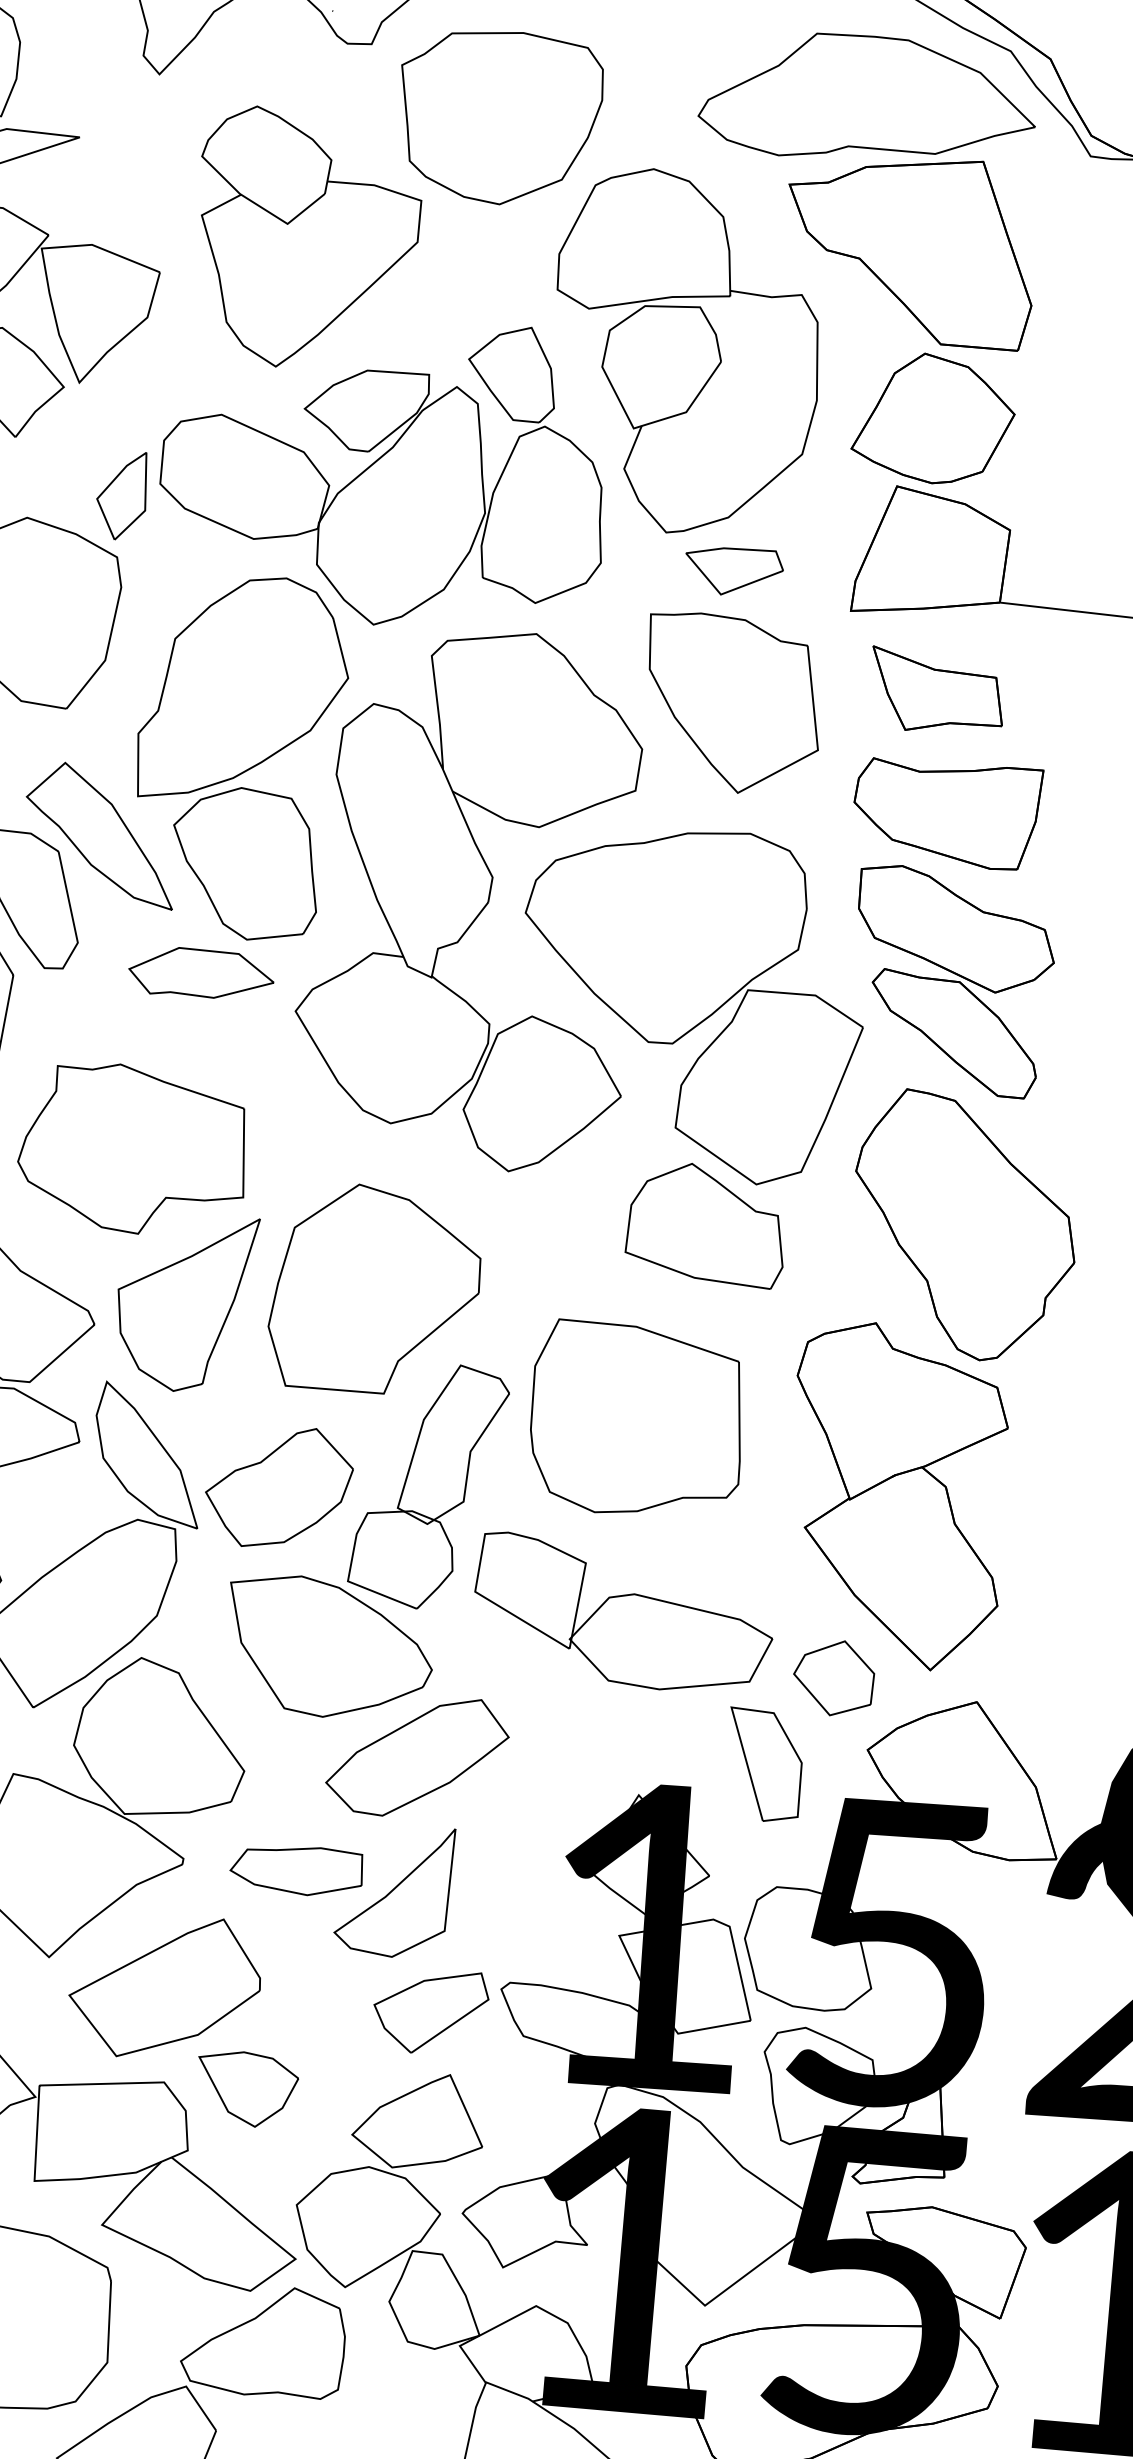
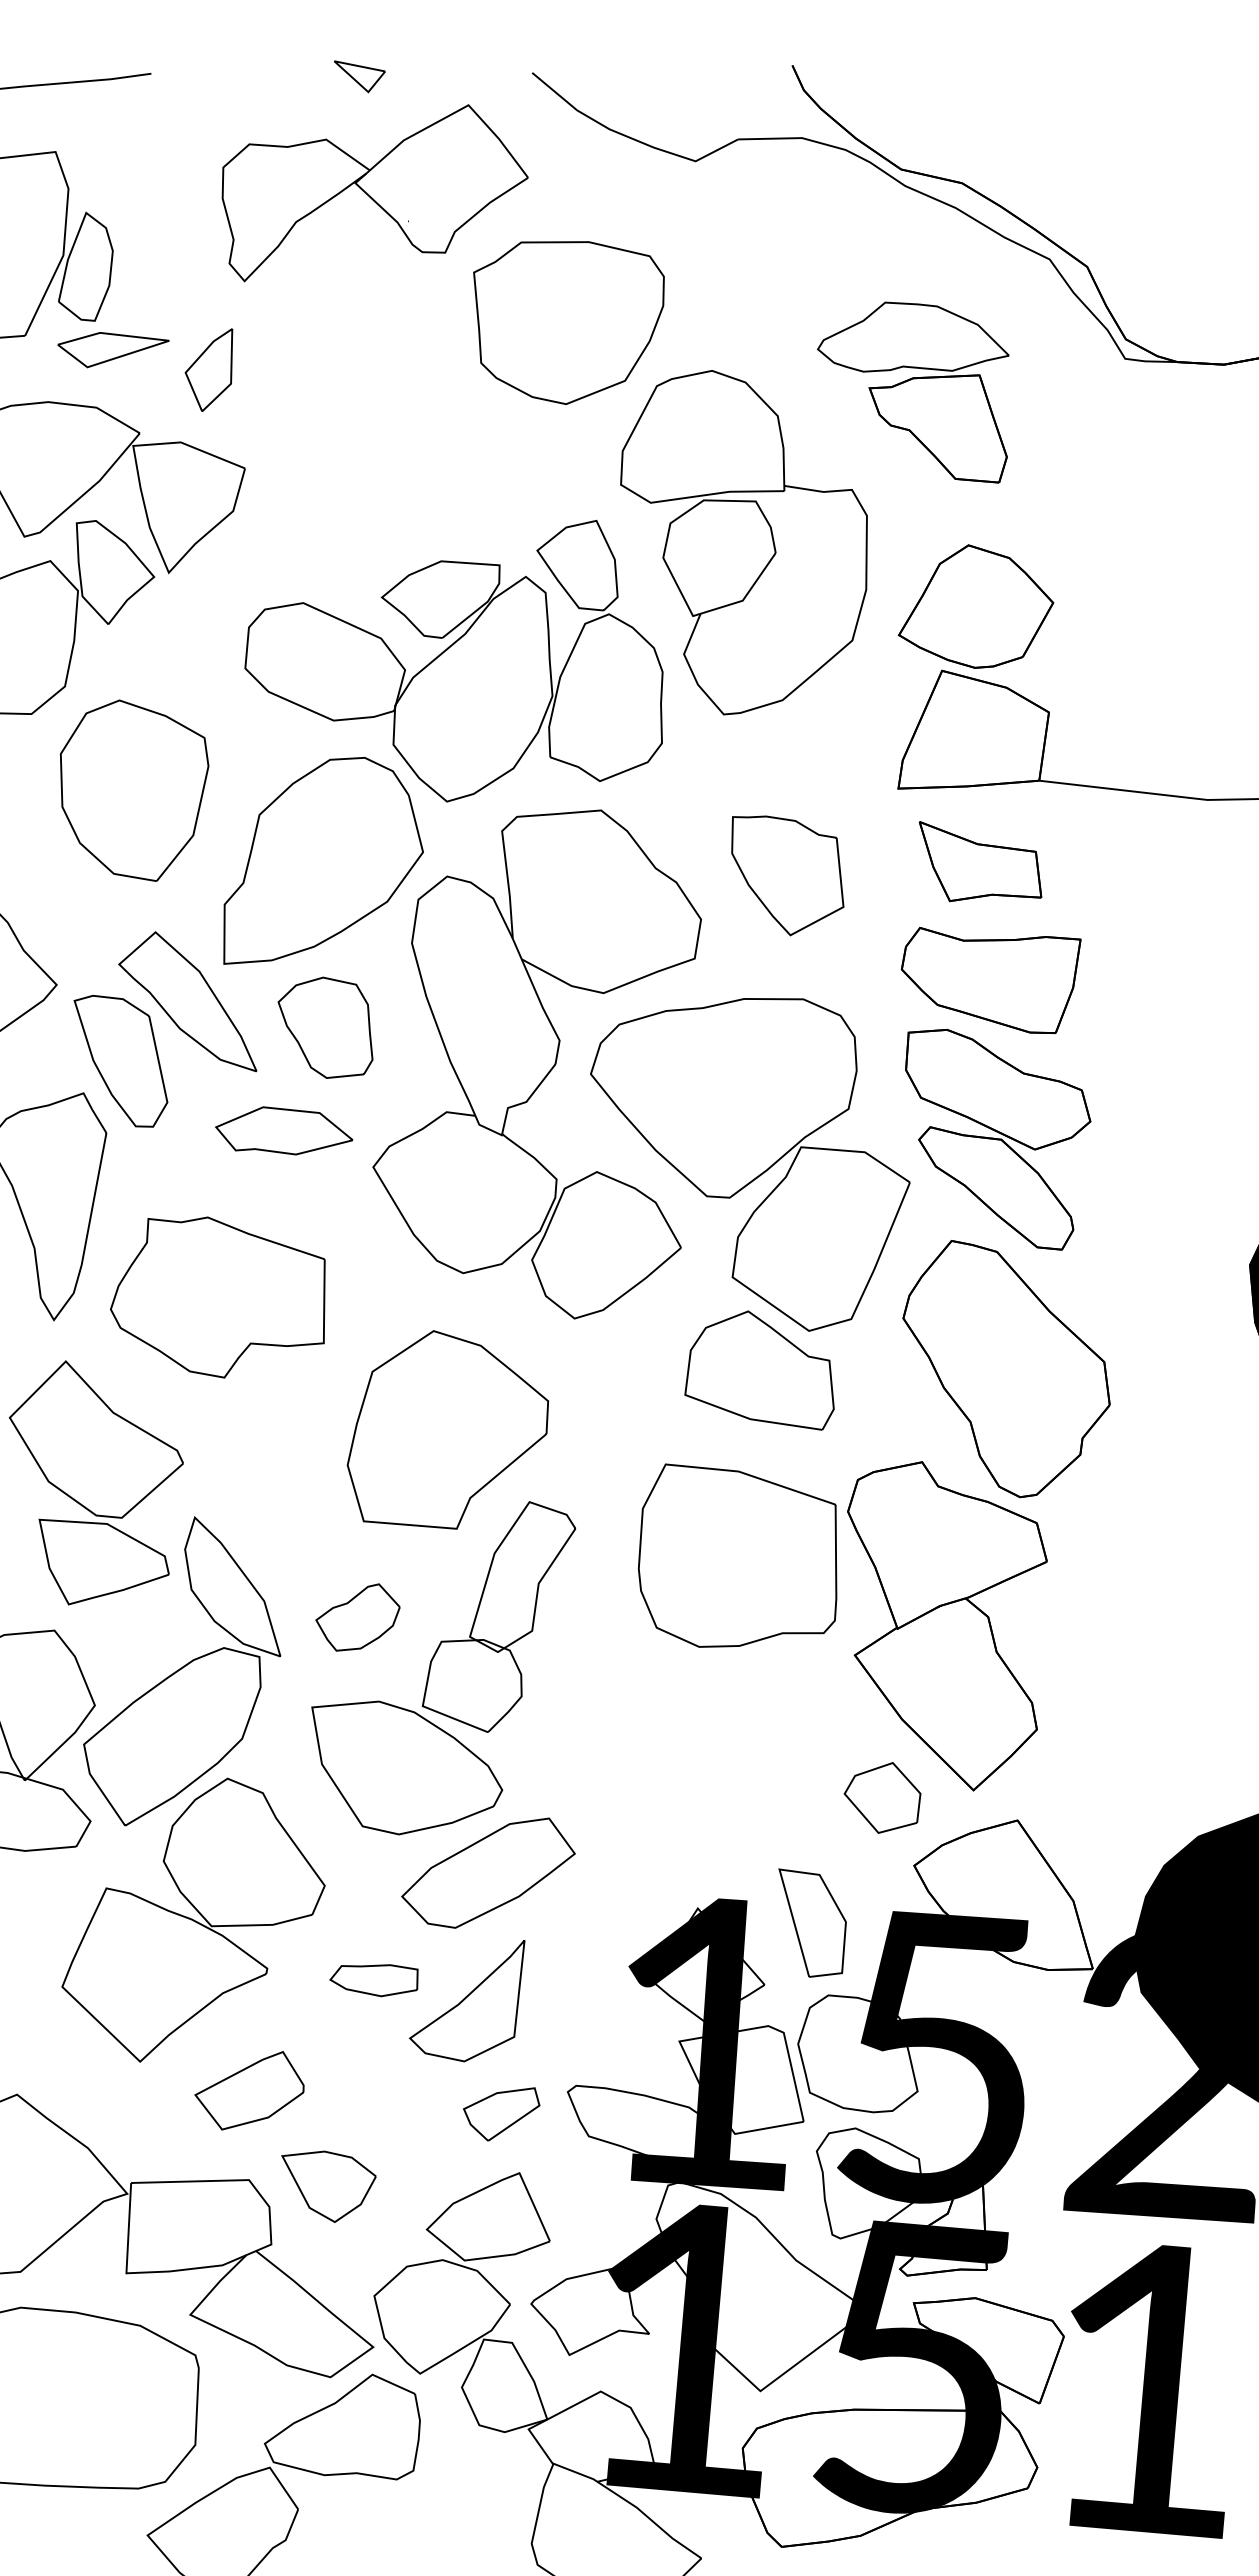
part: (866, 192) -> (913, 392), size x0.6
part: (311, 236) -> (388, 434), removed
part: (121, 495) -> (208, 369), moved
part: (734, 571) -> (788, 751), removed
part: (733, 702) -> (787, 875), size x0.7
part: (245, 863) -> (325, 1027), size x0.7
part: (188, 1305) -> (272, 1445), removed
part: (635, 1415) -> (737, 1555), moved
part: (278, 1487) -> (357, 1617), size x0.6
part: (623, 1611) -> (683, 1734), removed
part: (766, 1763) -> (812, 1922), moved
part: (295, 1871) -> (373, 1980), size x0.7
part: (164, 1987) -> (249, 2090), size x0.6
part: (431, 2013) -> (501, 2114), size x0.7

